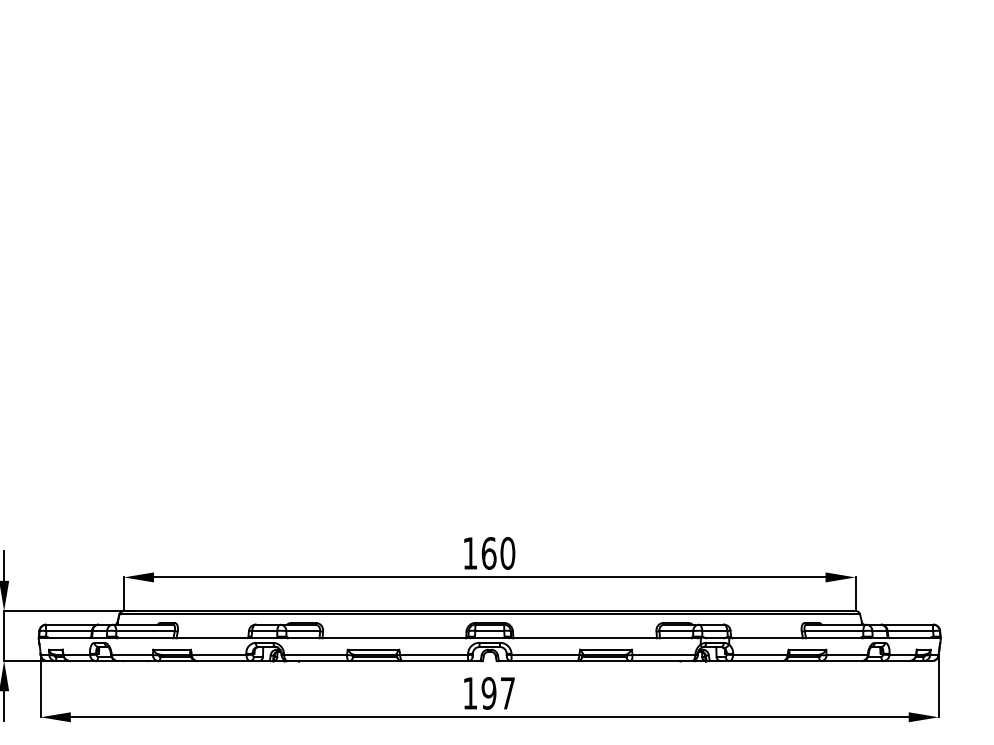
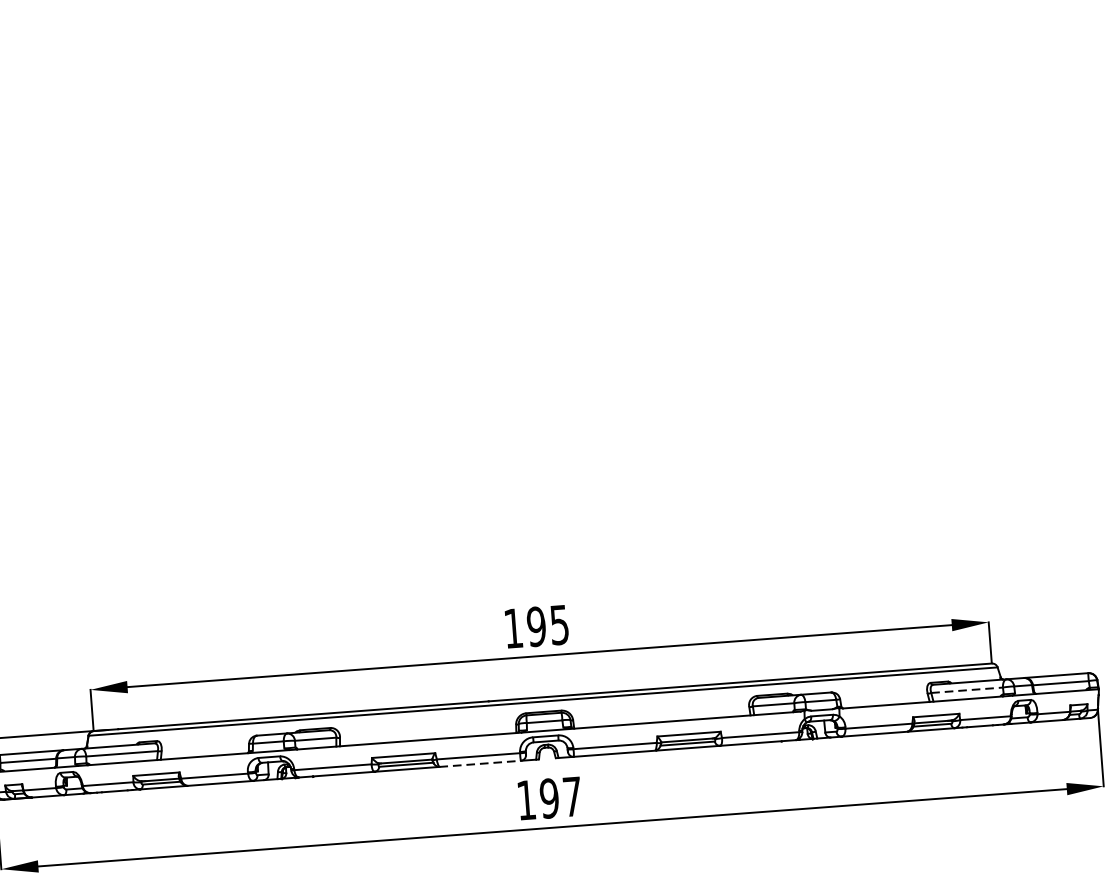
text: (498, 553) -> (548, 625), 160 -> 195
line: (834, 631) -> (967, 690), solid -> dashed
line: (435, 661) -> (480, 764), solid -> dashed

